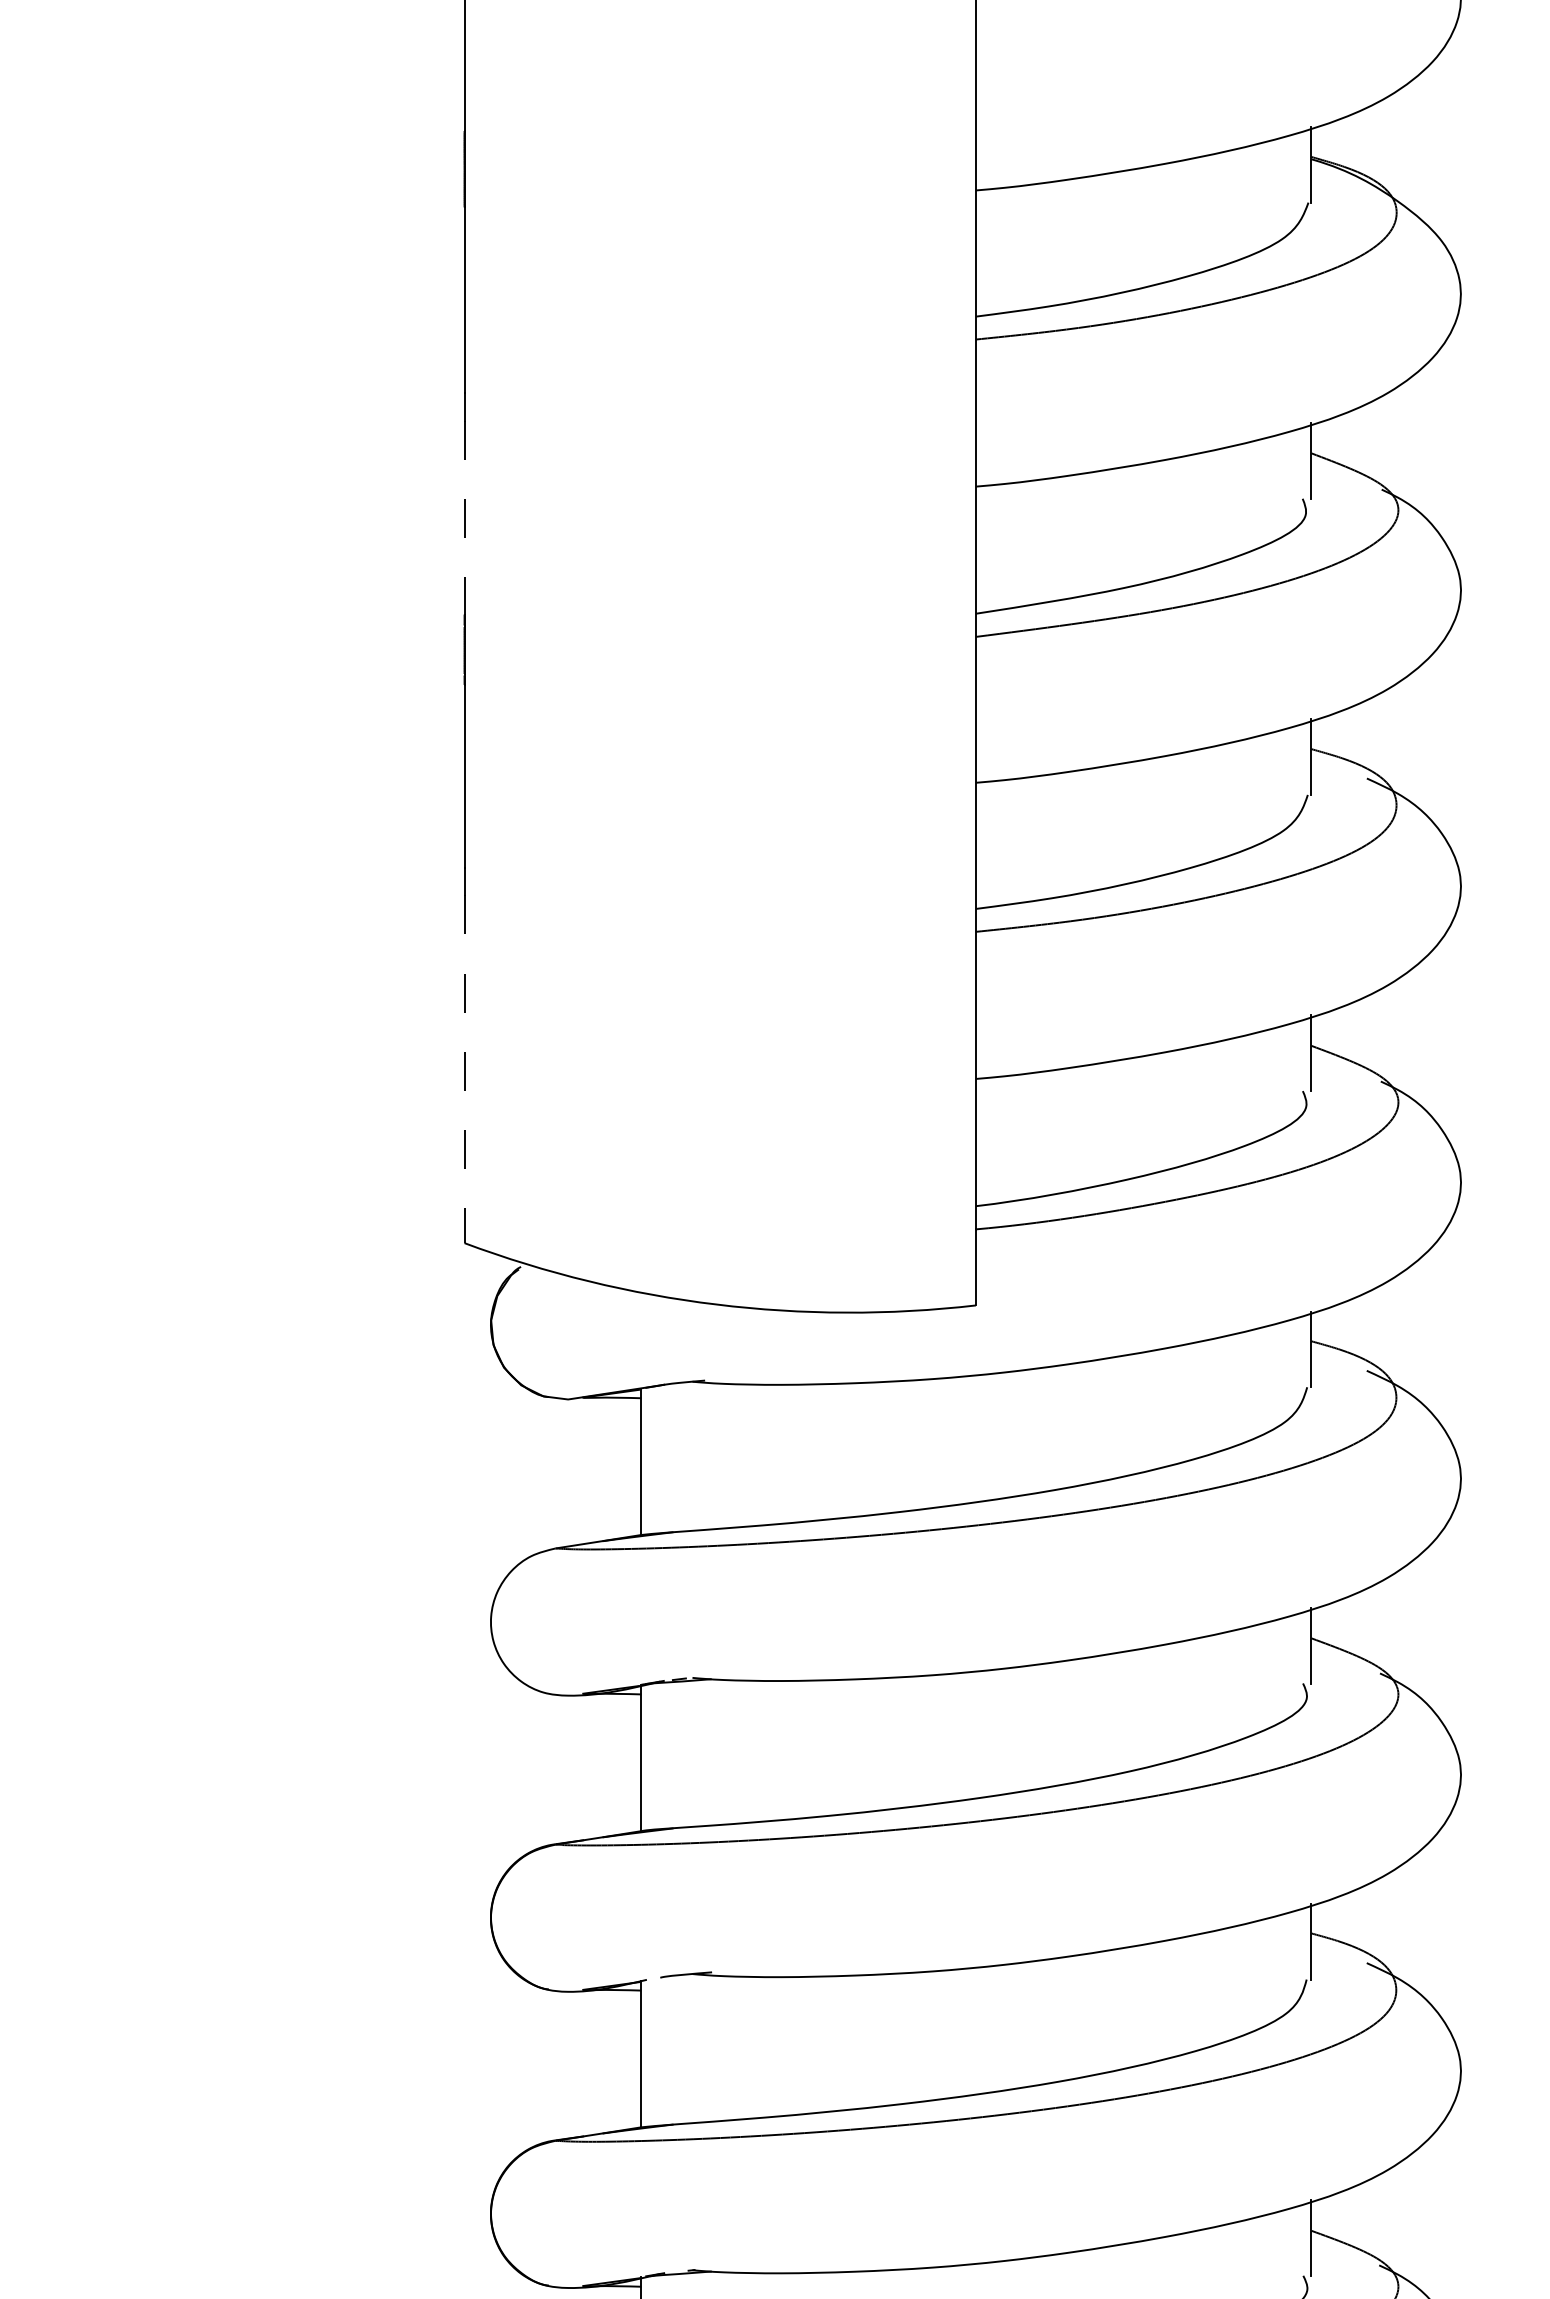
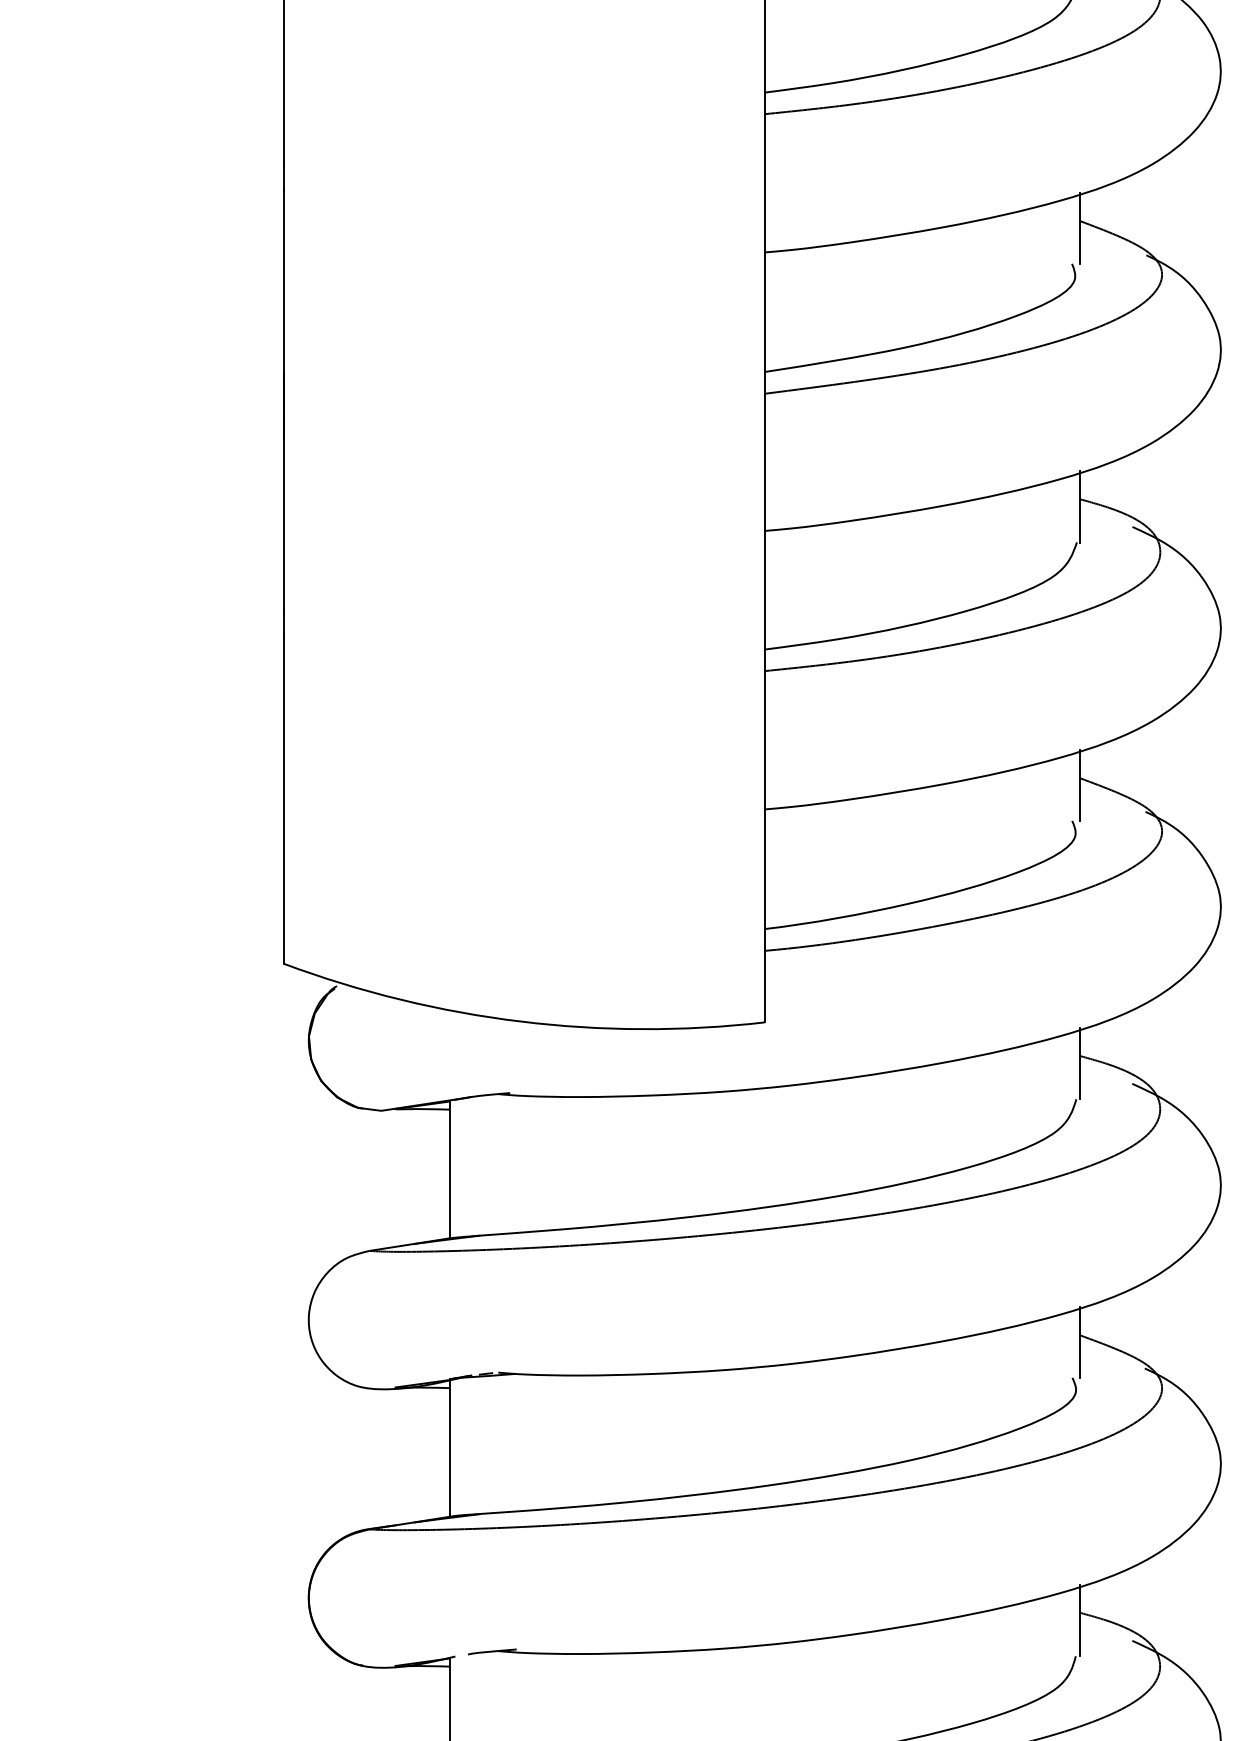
line: (464, 517) -> (283, 281), dashed -> solid
line: (464, 1069) -> (283, 800), dashed -> solid

